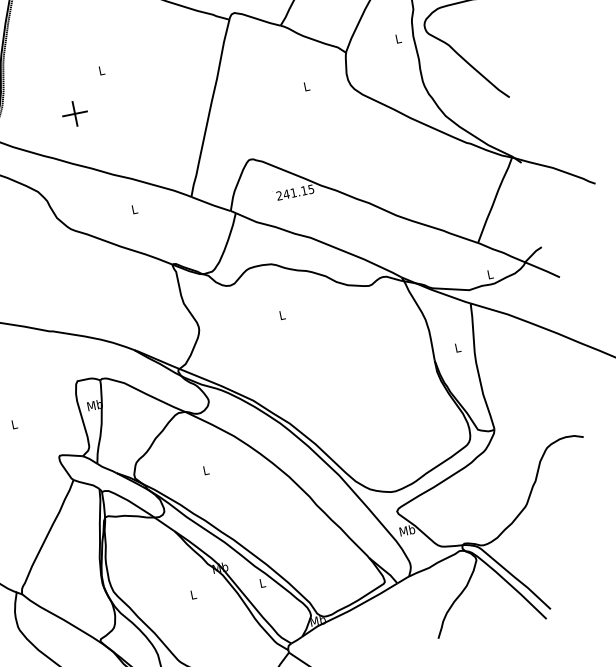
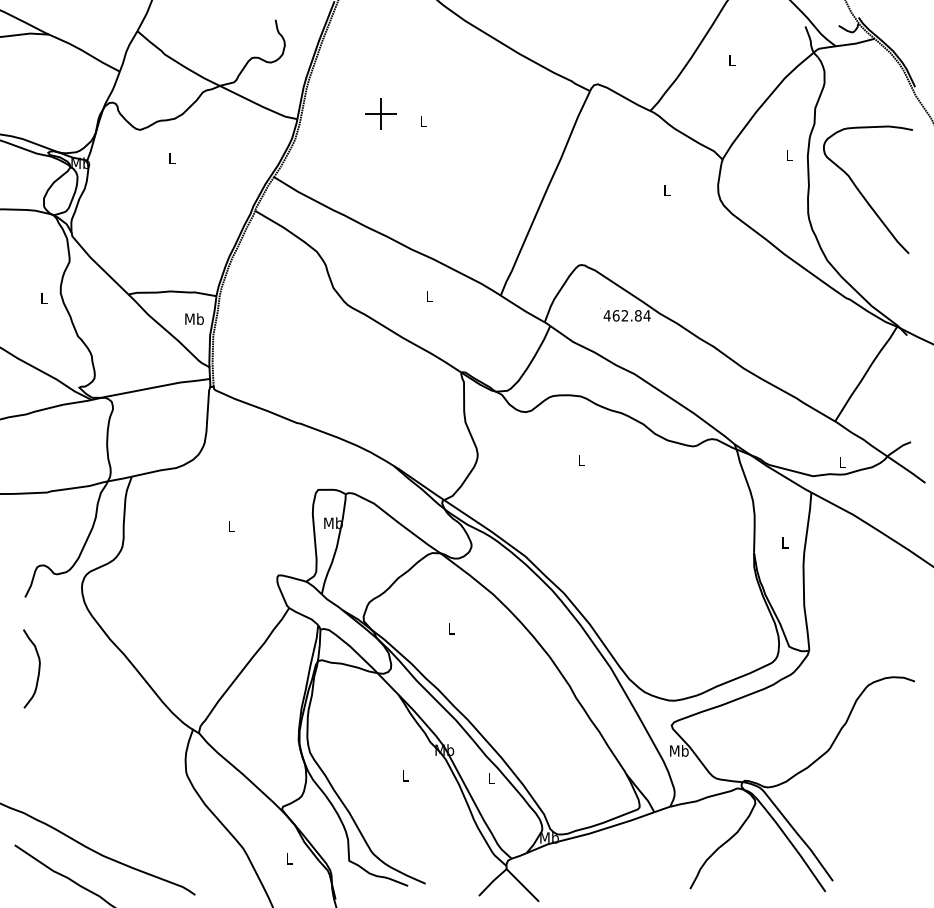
part: (74, 113) -> (380, 113), moved
text: (294, 192) -> (626, 315), 241.15 -> 462.84

